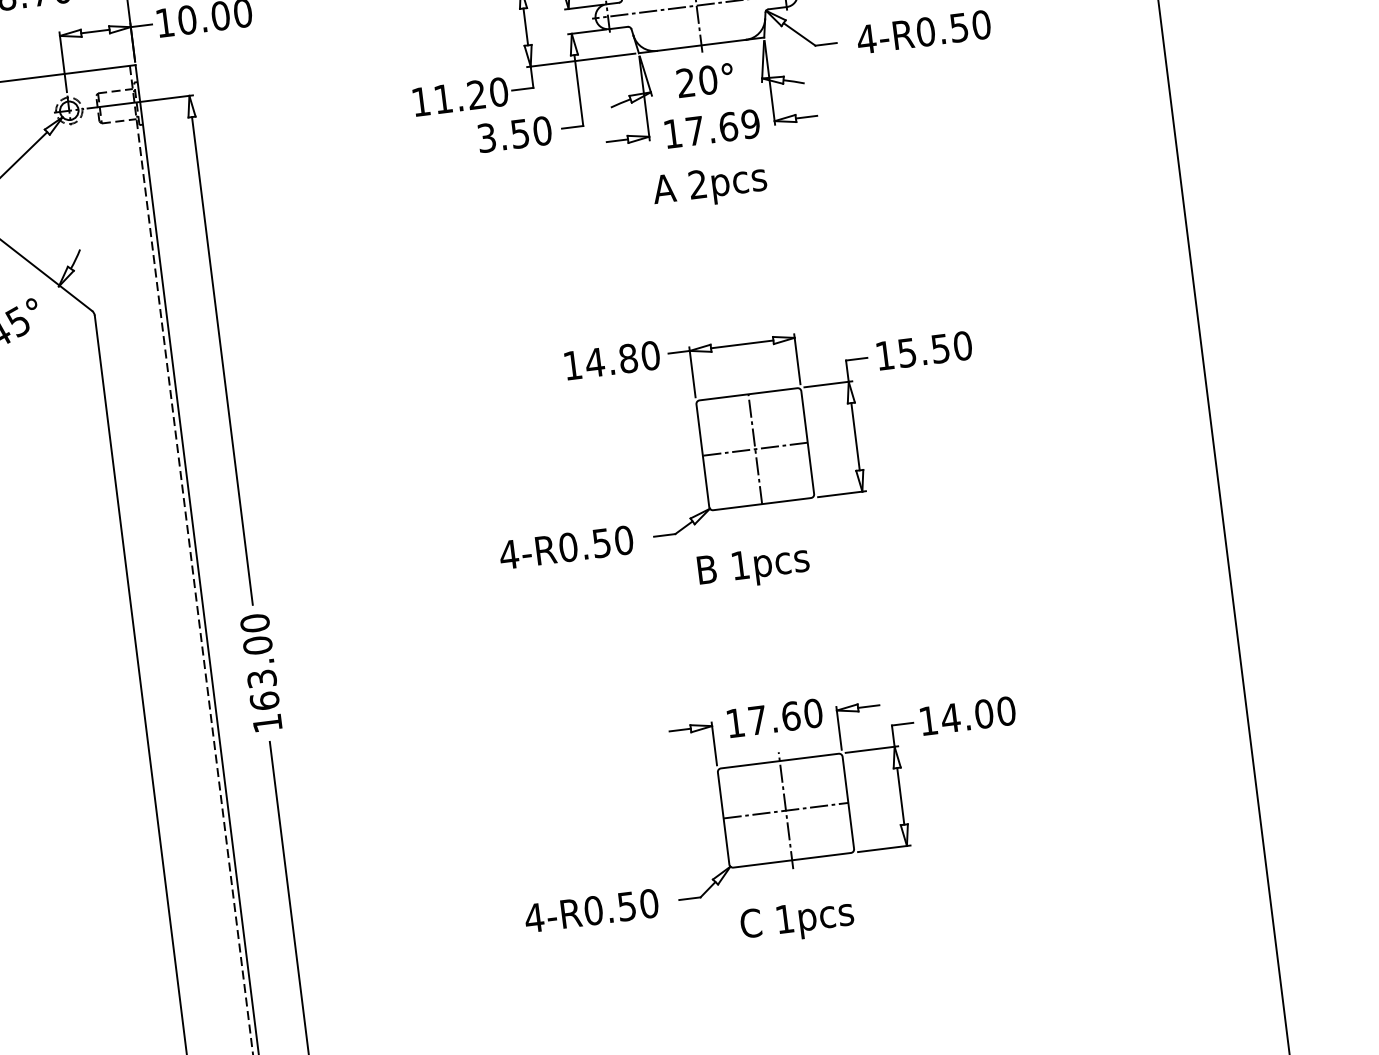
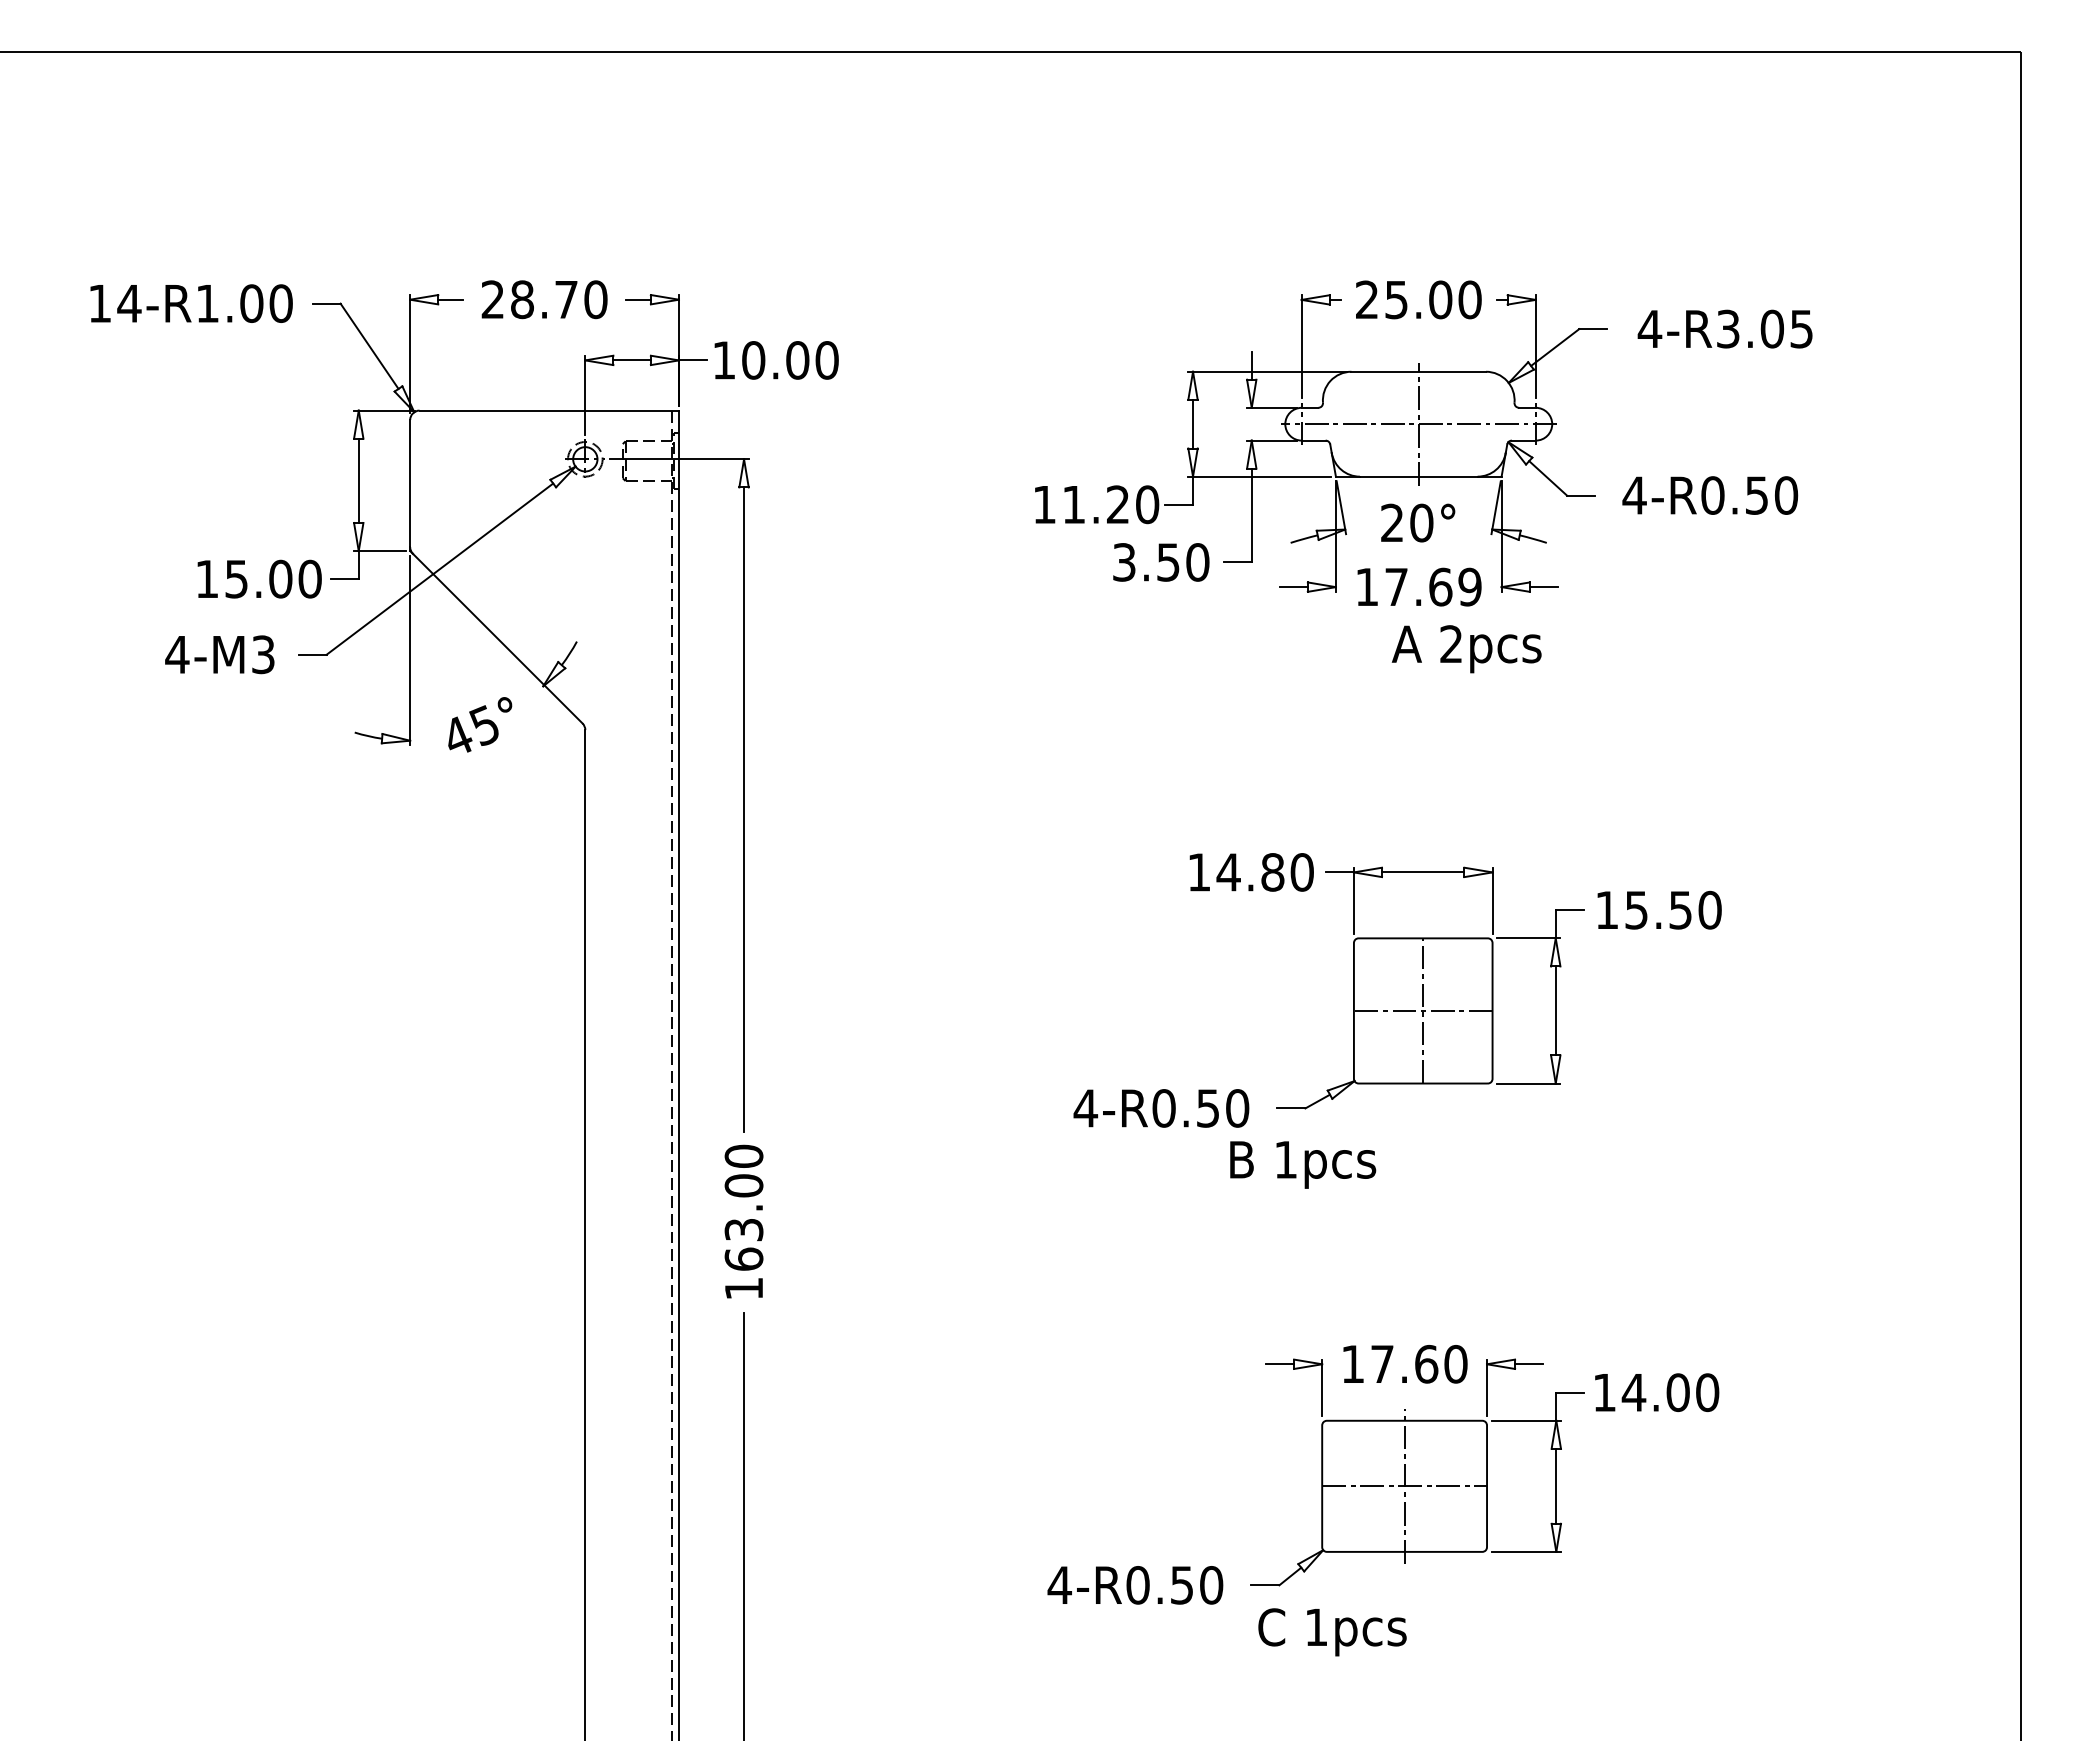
text: (709, 187) -> (1466, 649), moved
text: (754, 567) -> (1303, 1164), moved
text: (797, 921) -> (1332, 1632), moved

